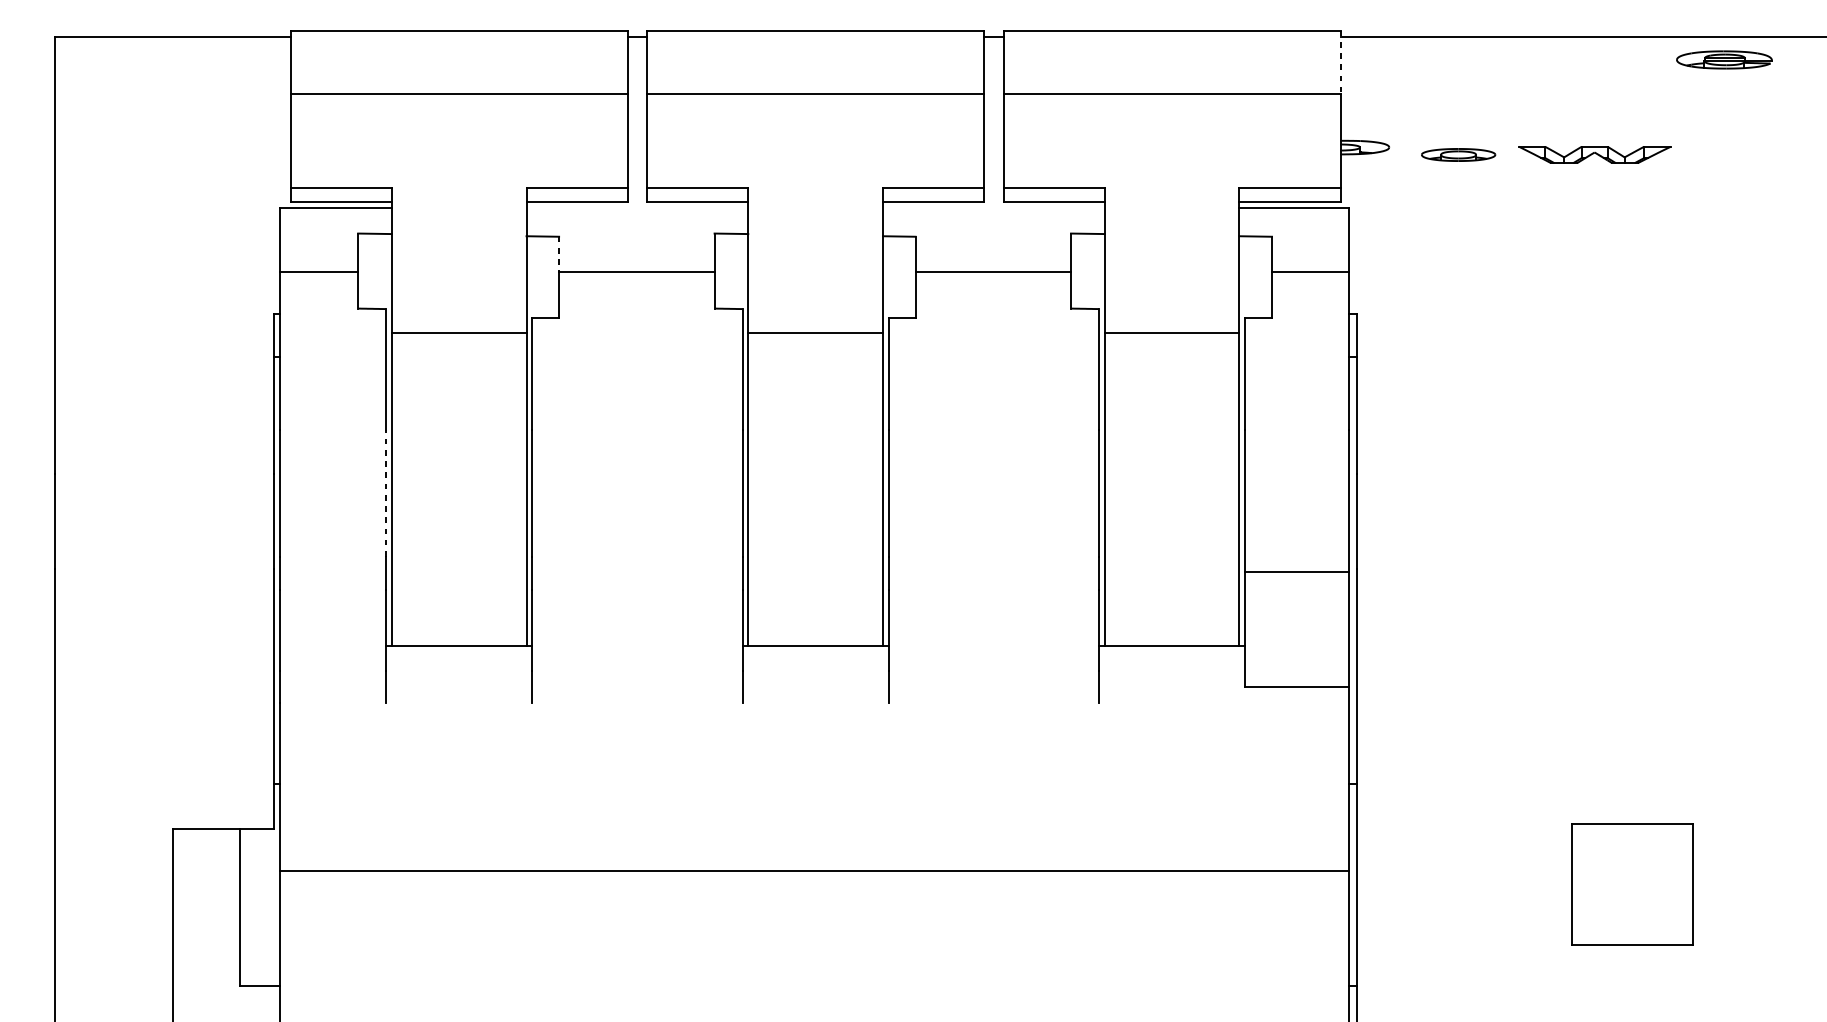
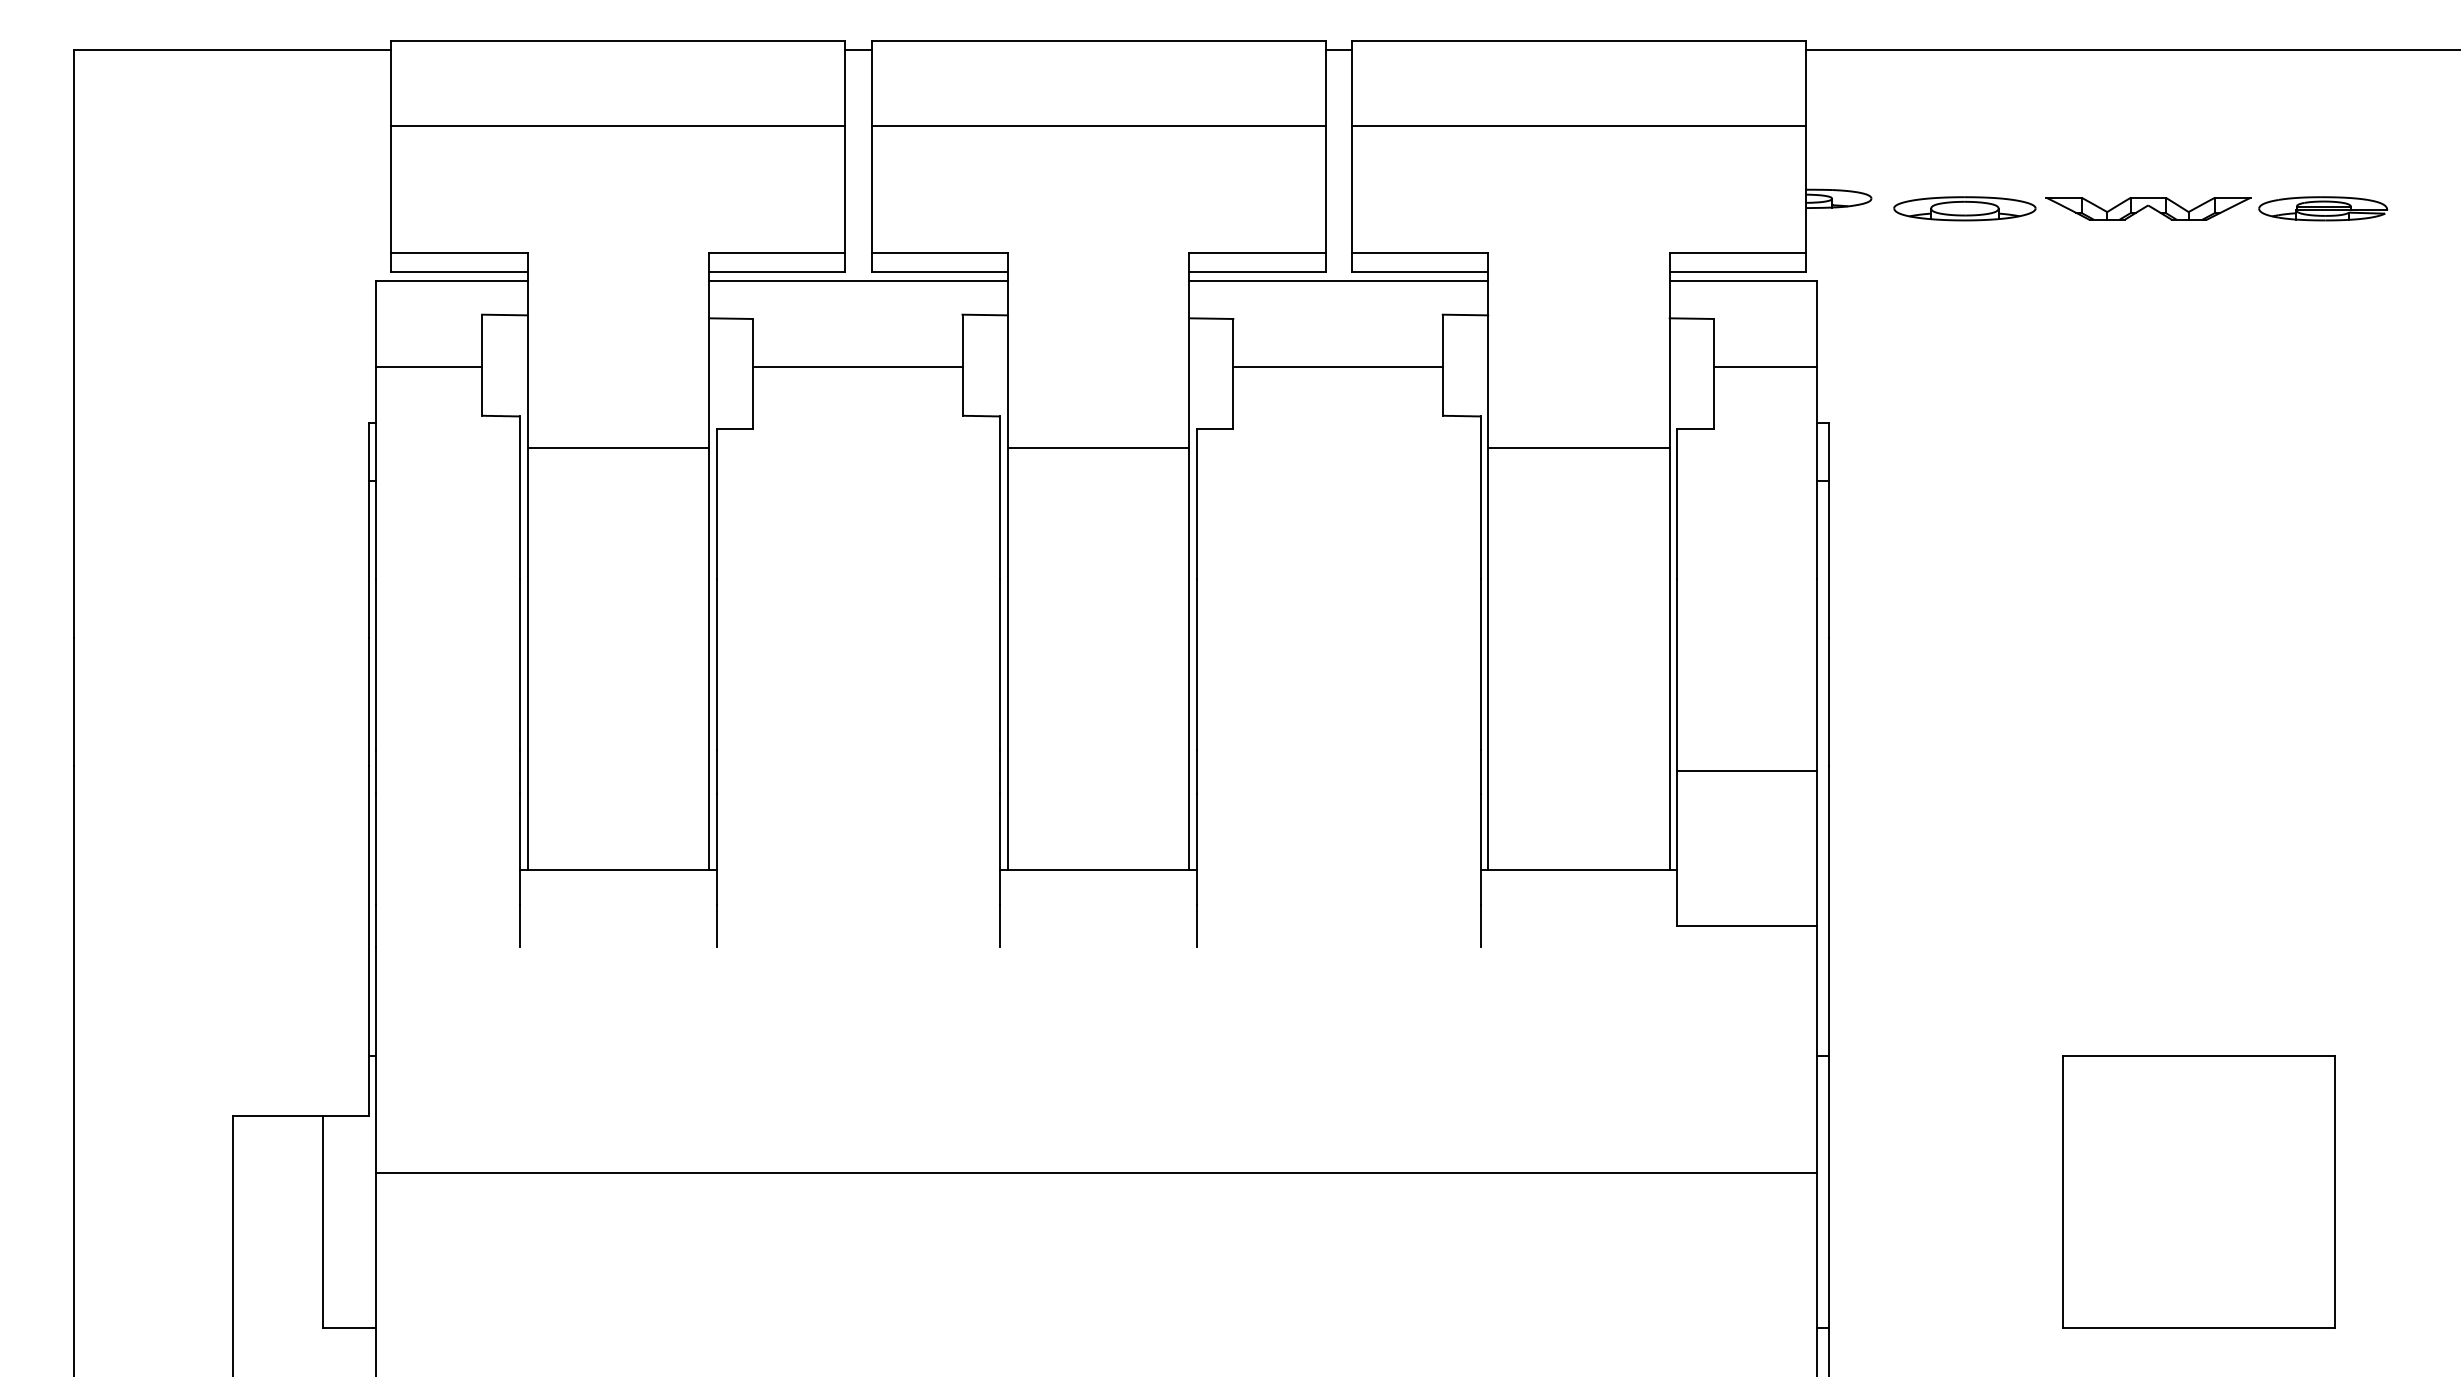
part: (1724, 59) -> (2323, 208), moved
line: (1340, 61) -> (1805, 83), dashed -> solid
part: (1458, 154) -> (1964, 208), size x1.43
line: (637, 208) -> (858, 280), added
line: (993, 208) -> (1338, 280), added
line: (559, 254) -> (753, 342), dashed -> solid
line: (386, 493) -> (520, 664), dashed -> solid
part: (1631, 884) -> (2198, 1191), size x1.67

